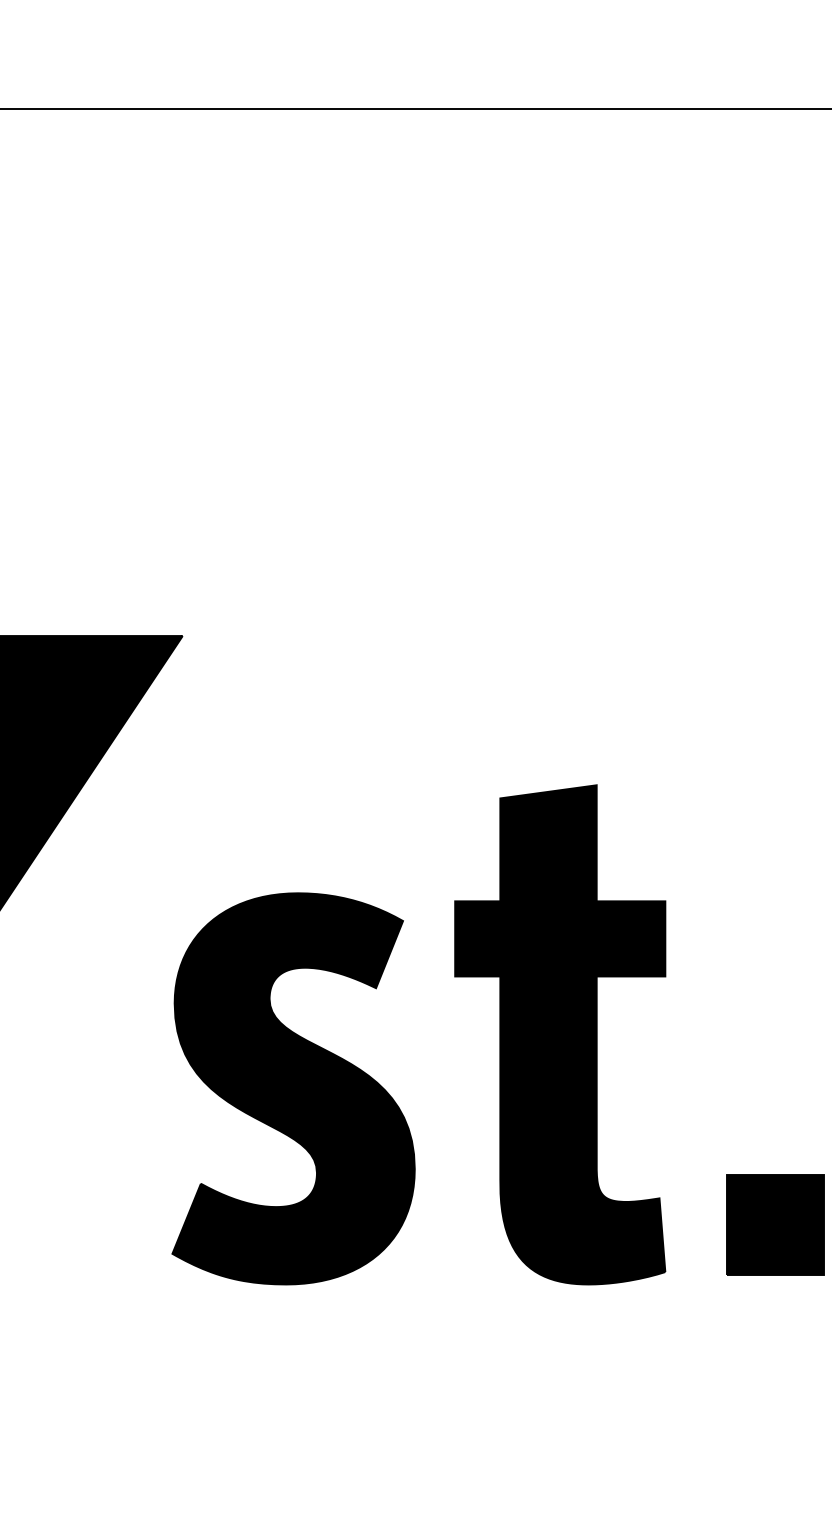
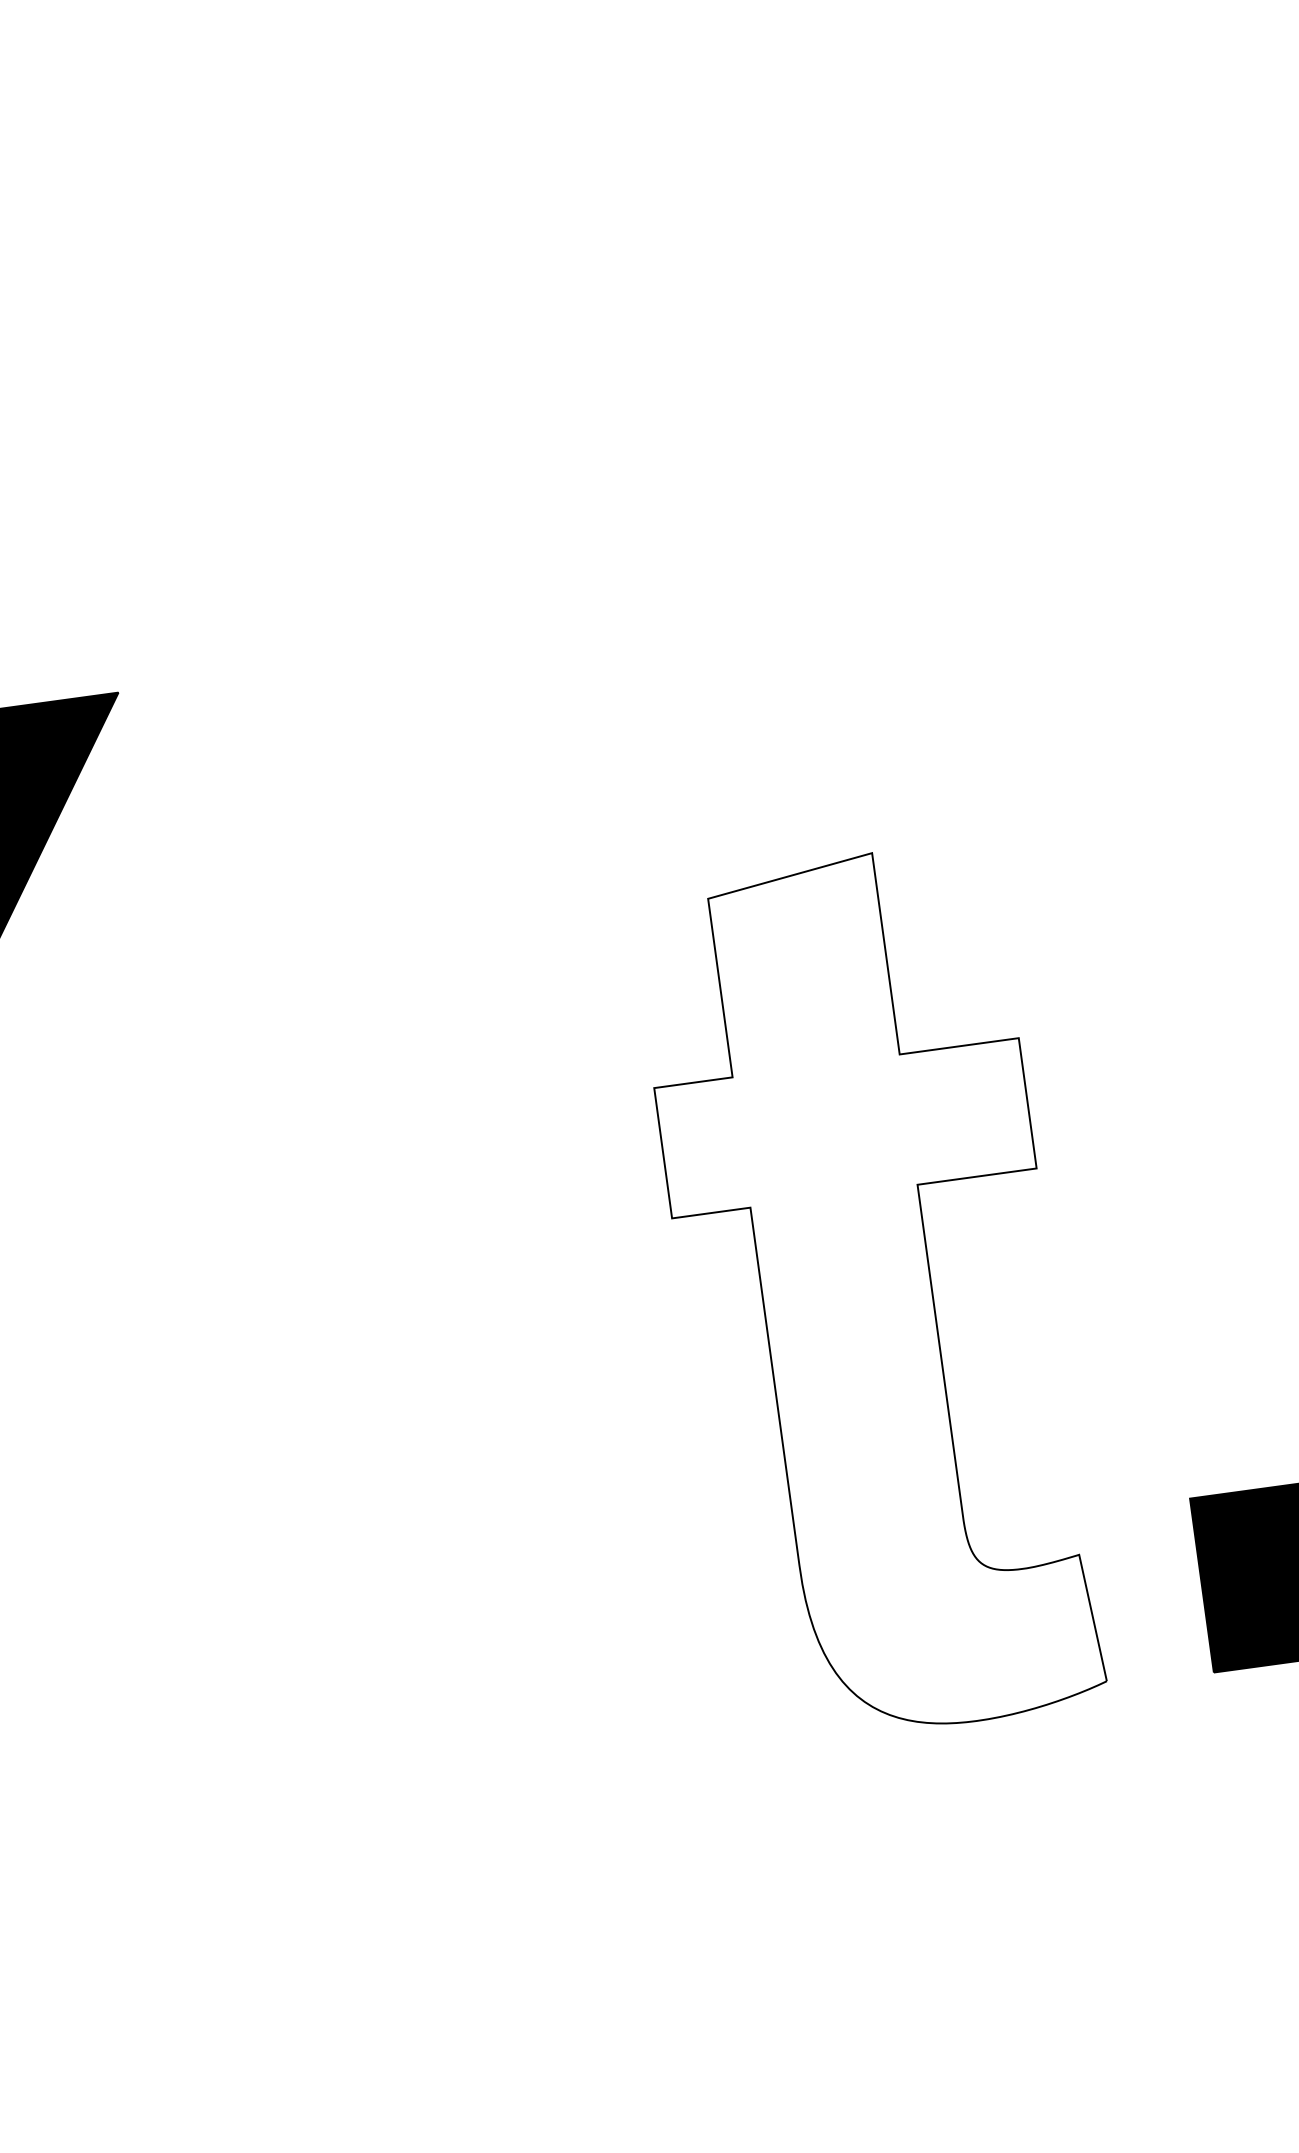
fill: (560, 1034) -> (868, 1294), removed
part: (293, 1088) -> (418, 1451), removed

